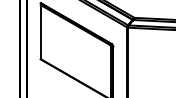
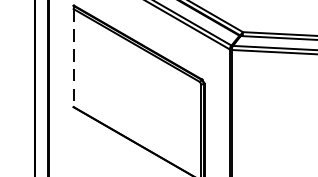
line: (40, 32) -> (73, 58), solid -> dashed

